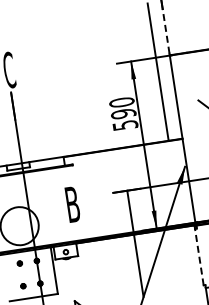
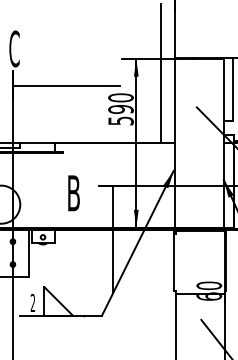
line: (166, 31) -> (175, 34), dashed -> solid
line: (66, 98) -> (66, 85), added
text: (72, 204) -> (73, 193), moved
line: (199, 257) -> (174, 262), dashed -> solid

